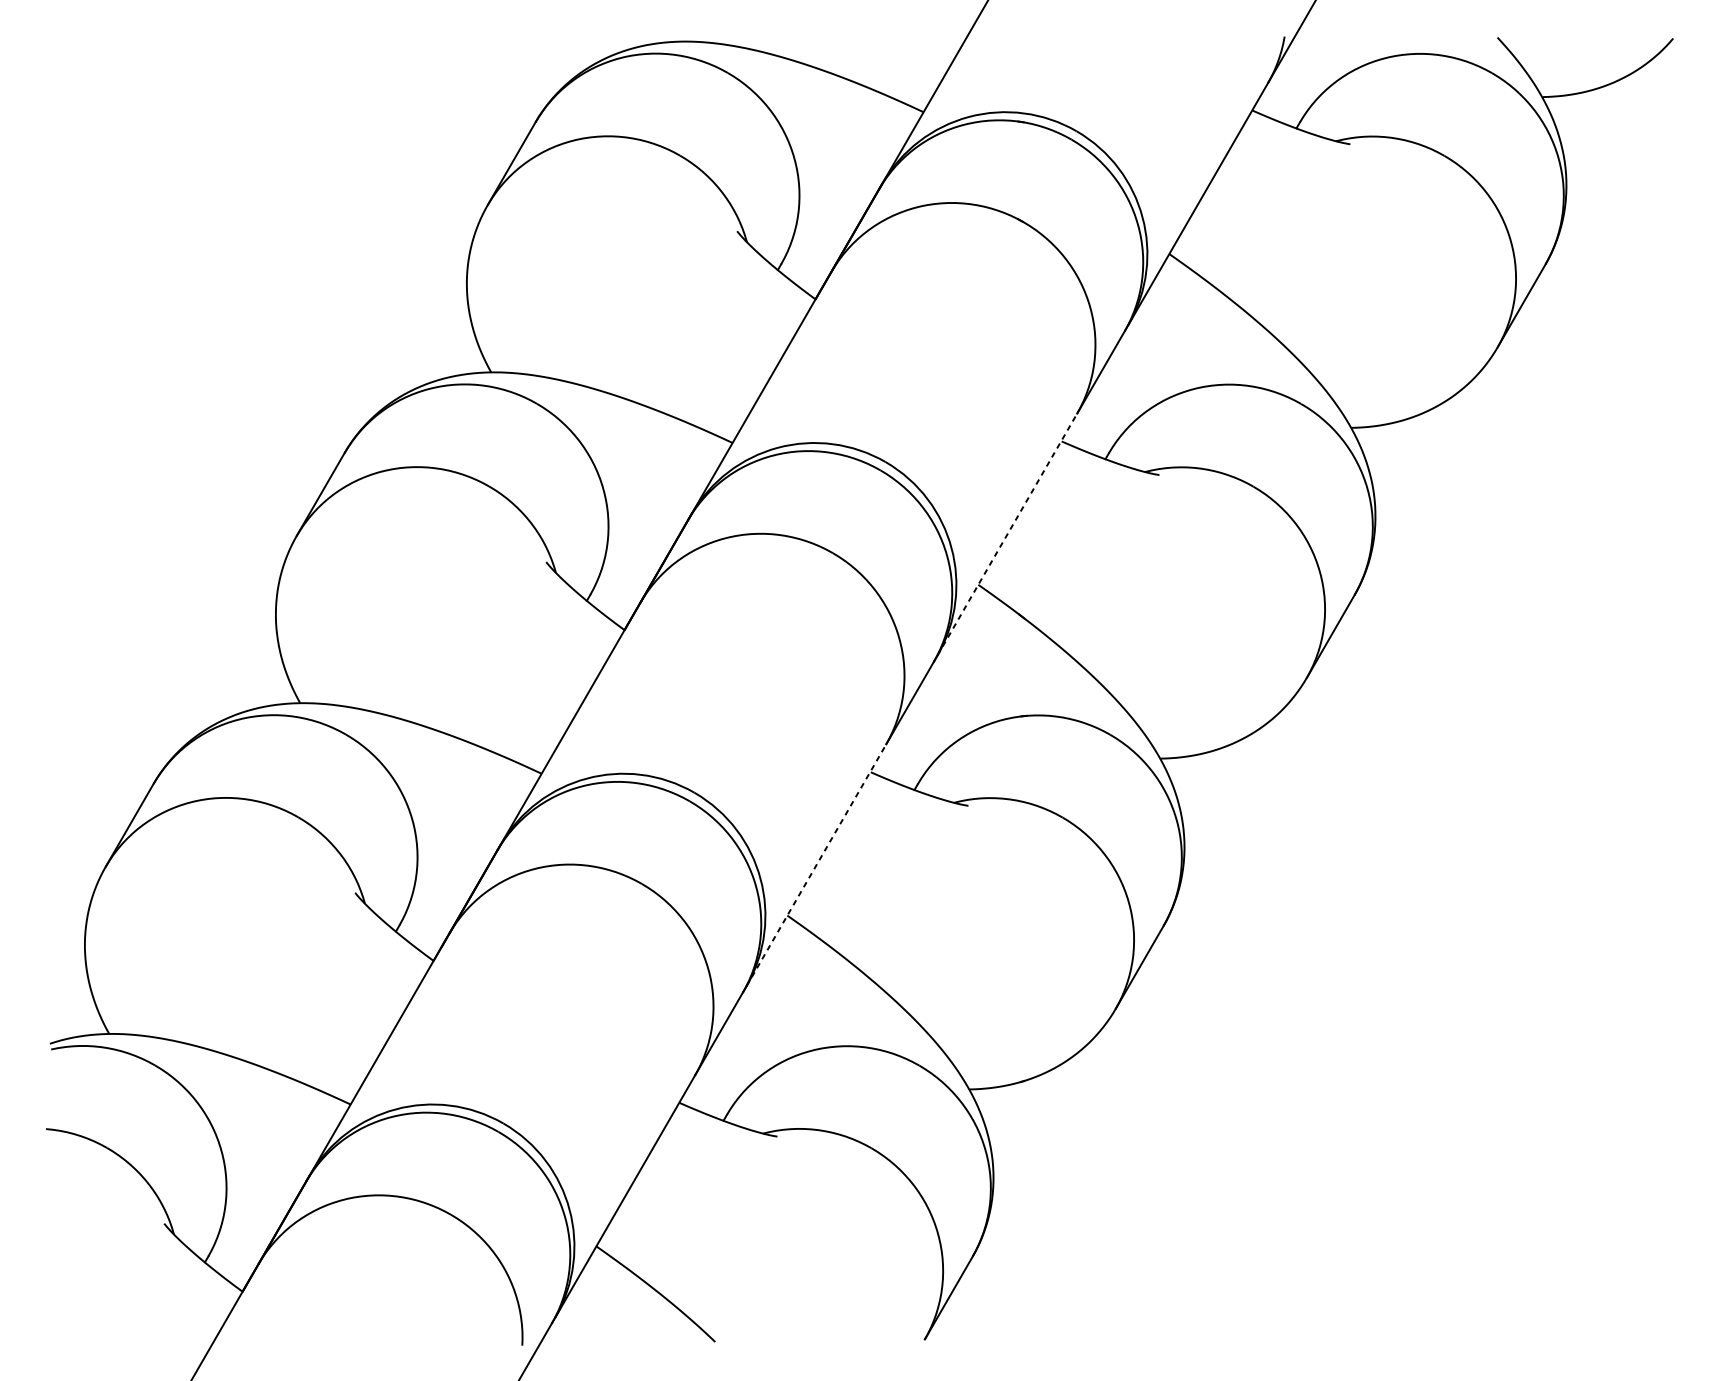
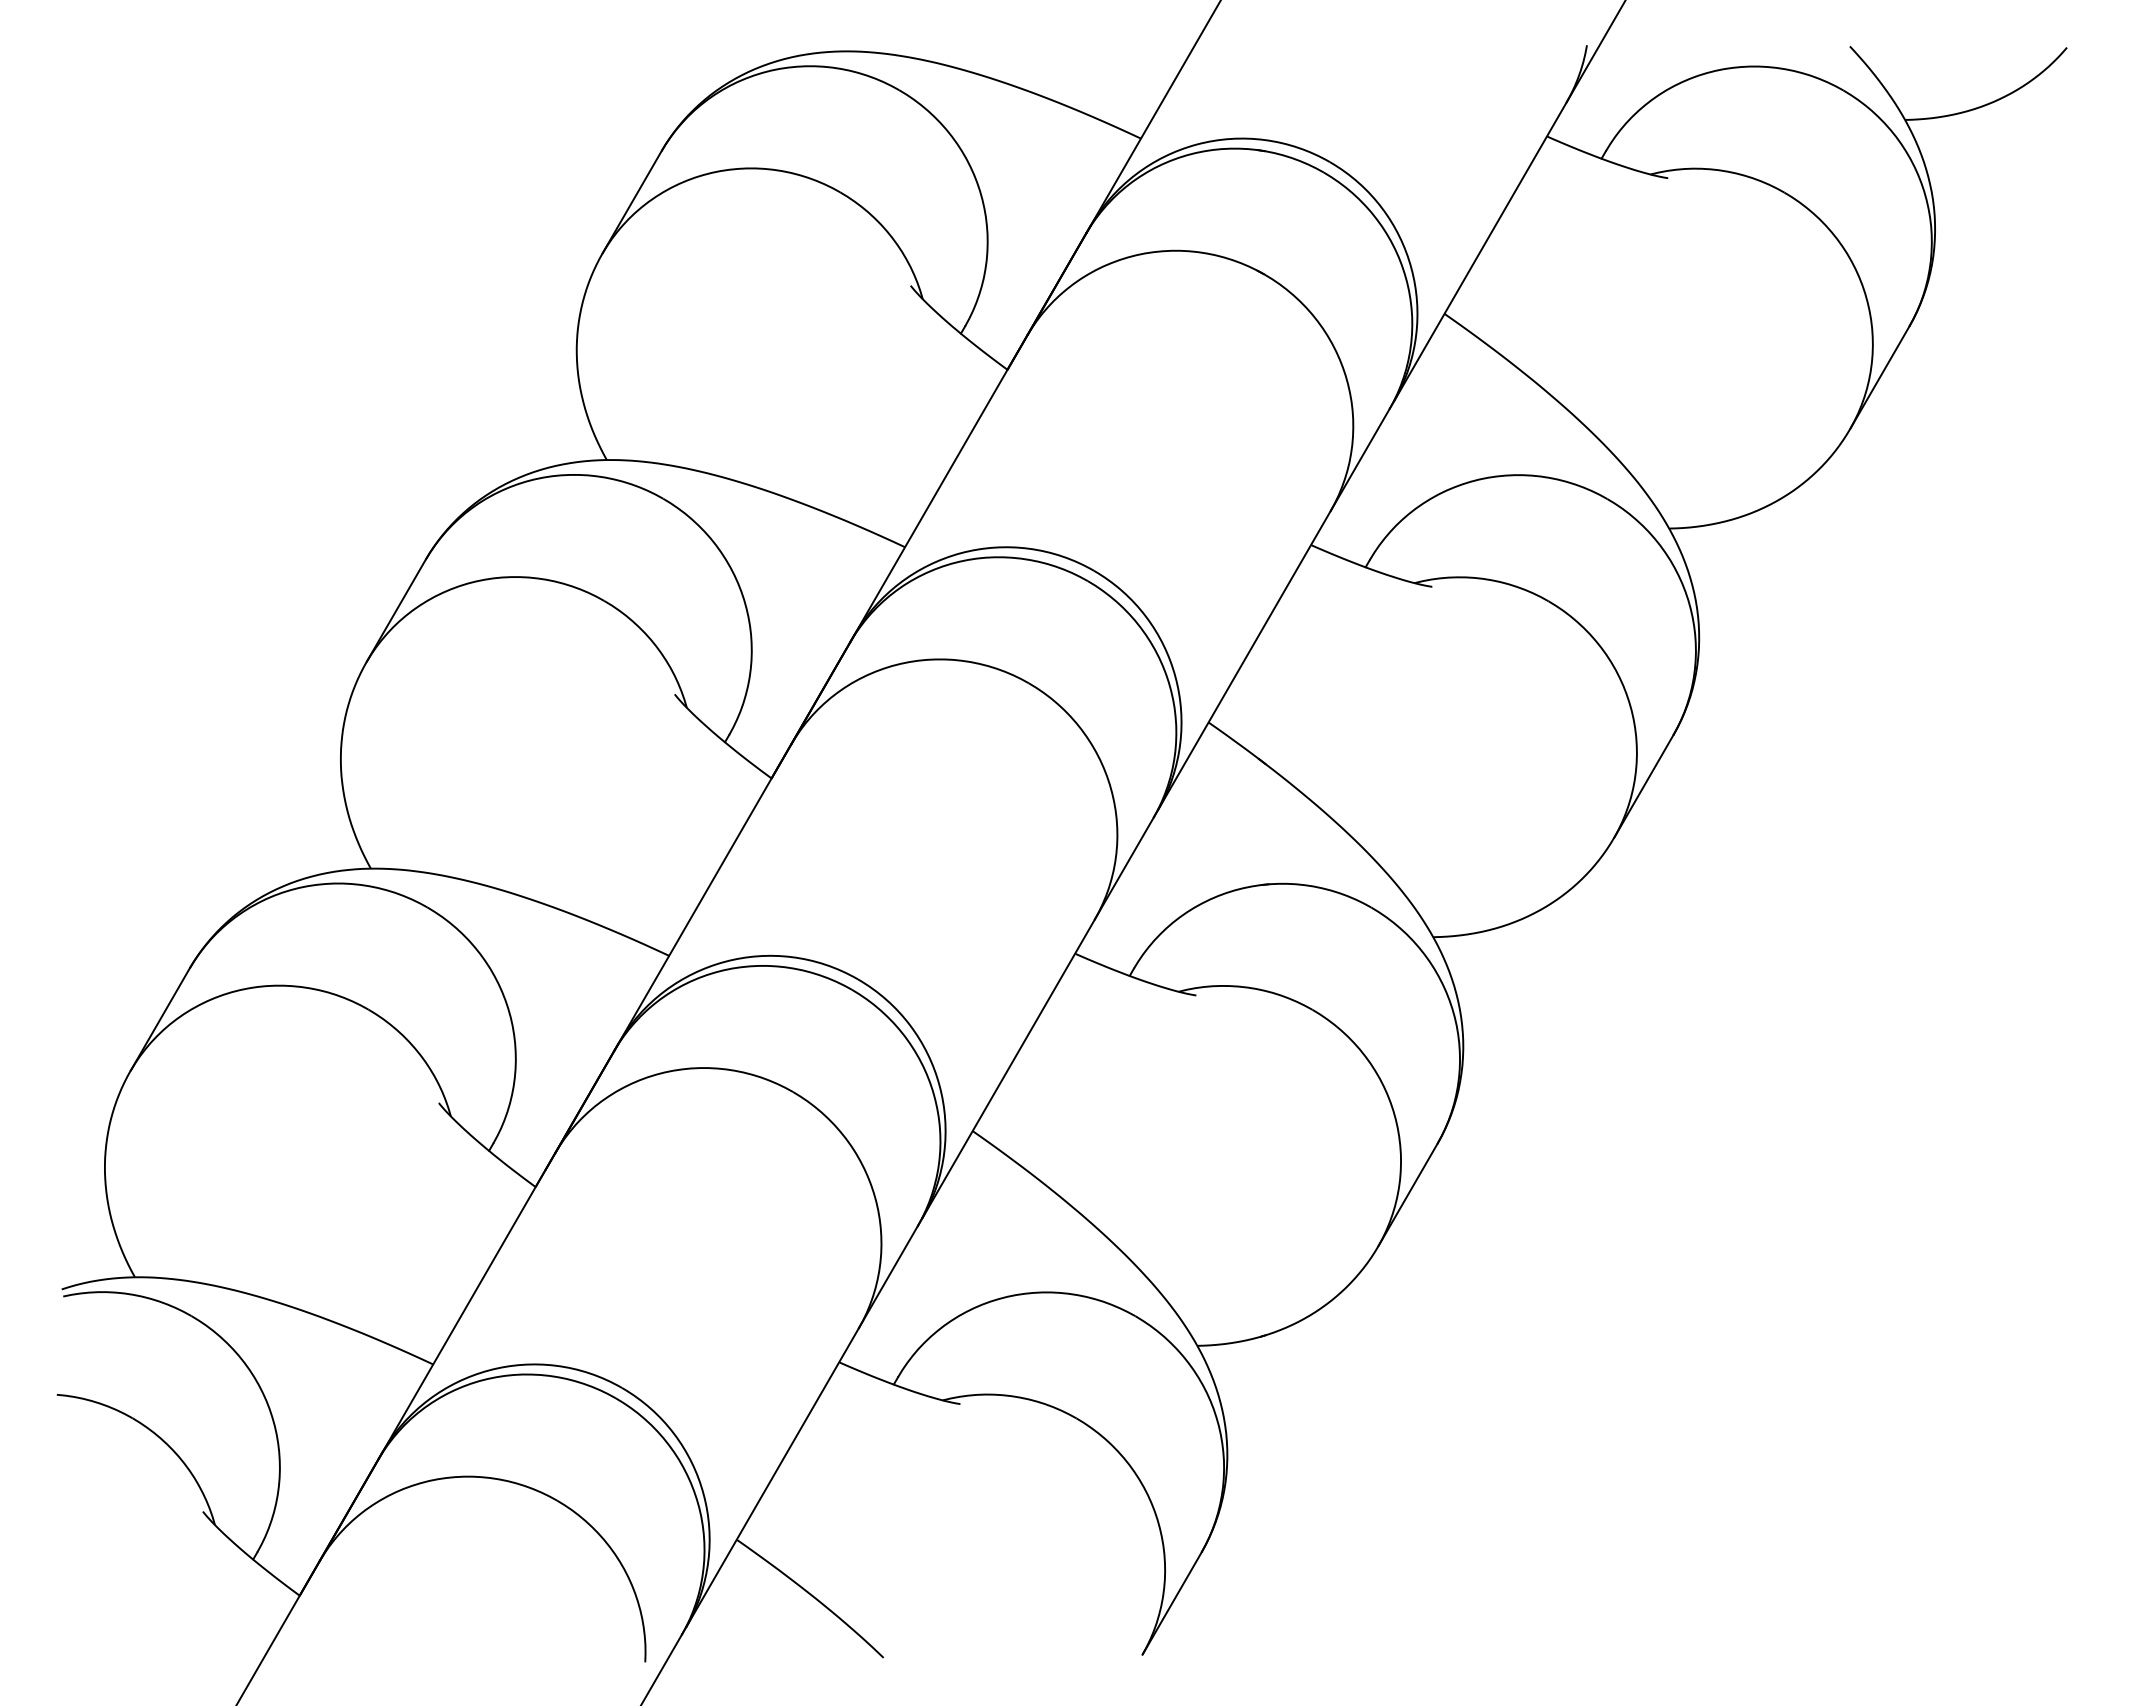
line: (1007, 534) -> (1244, 660), dashed -> solid
line: (816, 864) -> (1008, 1068), dashed -> solid

